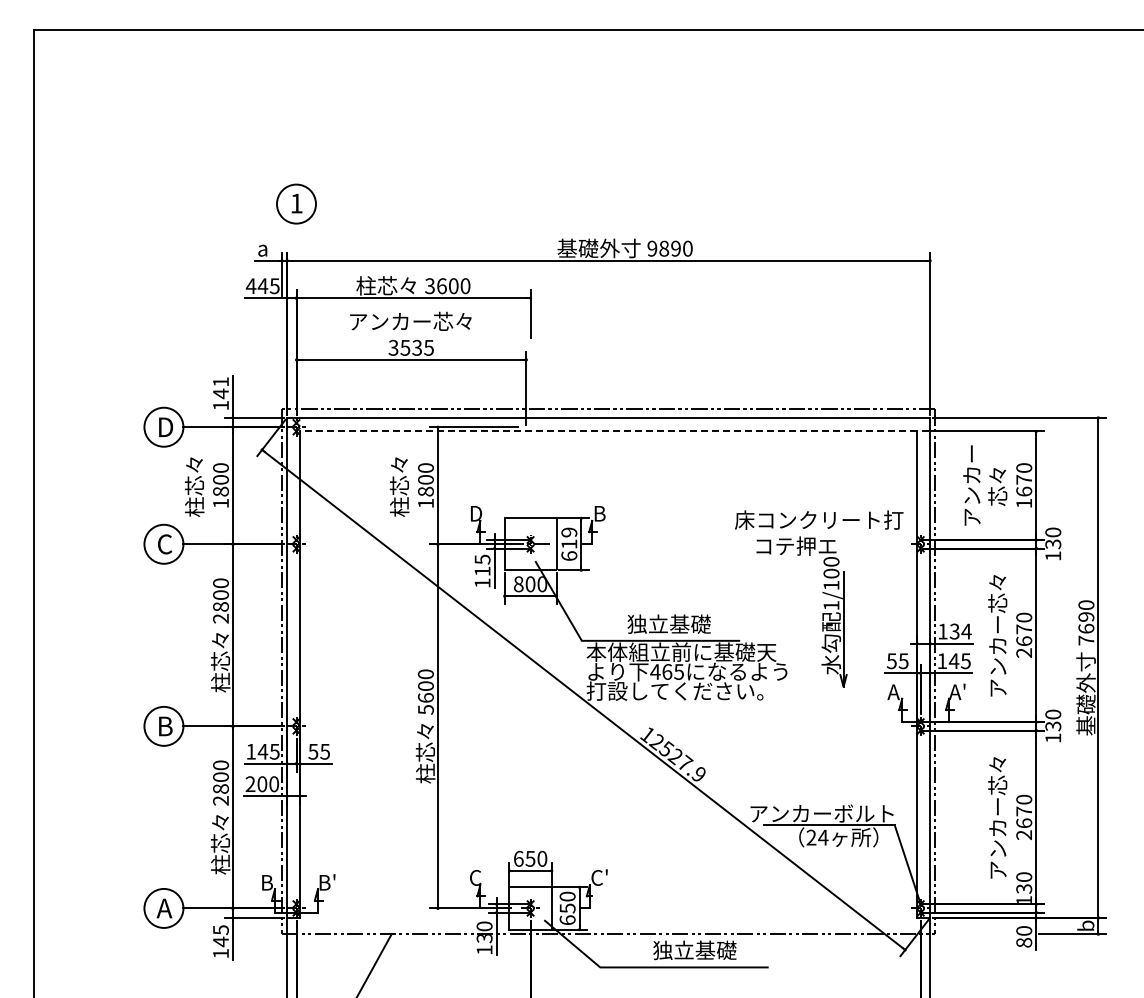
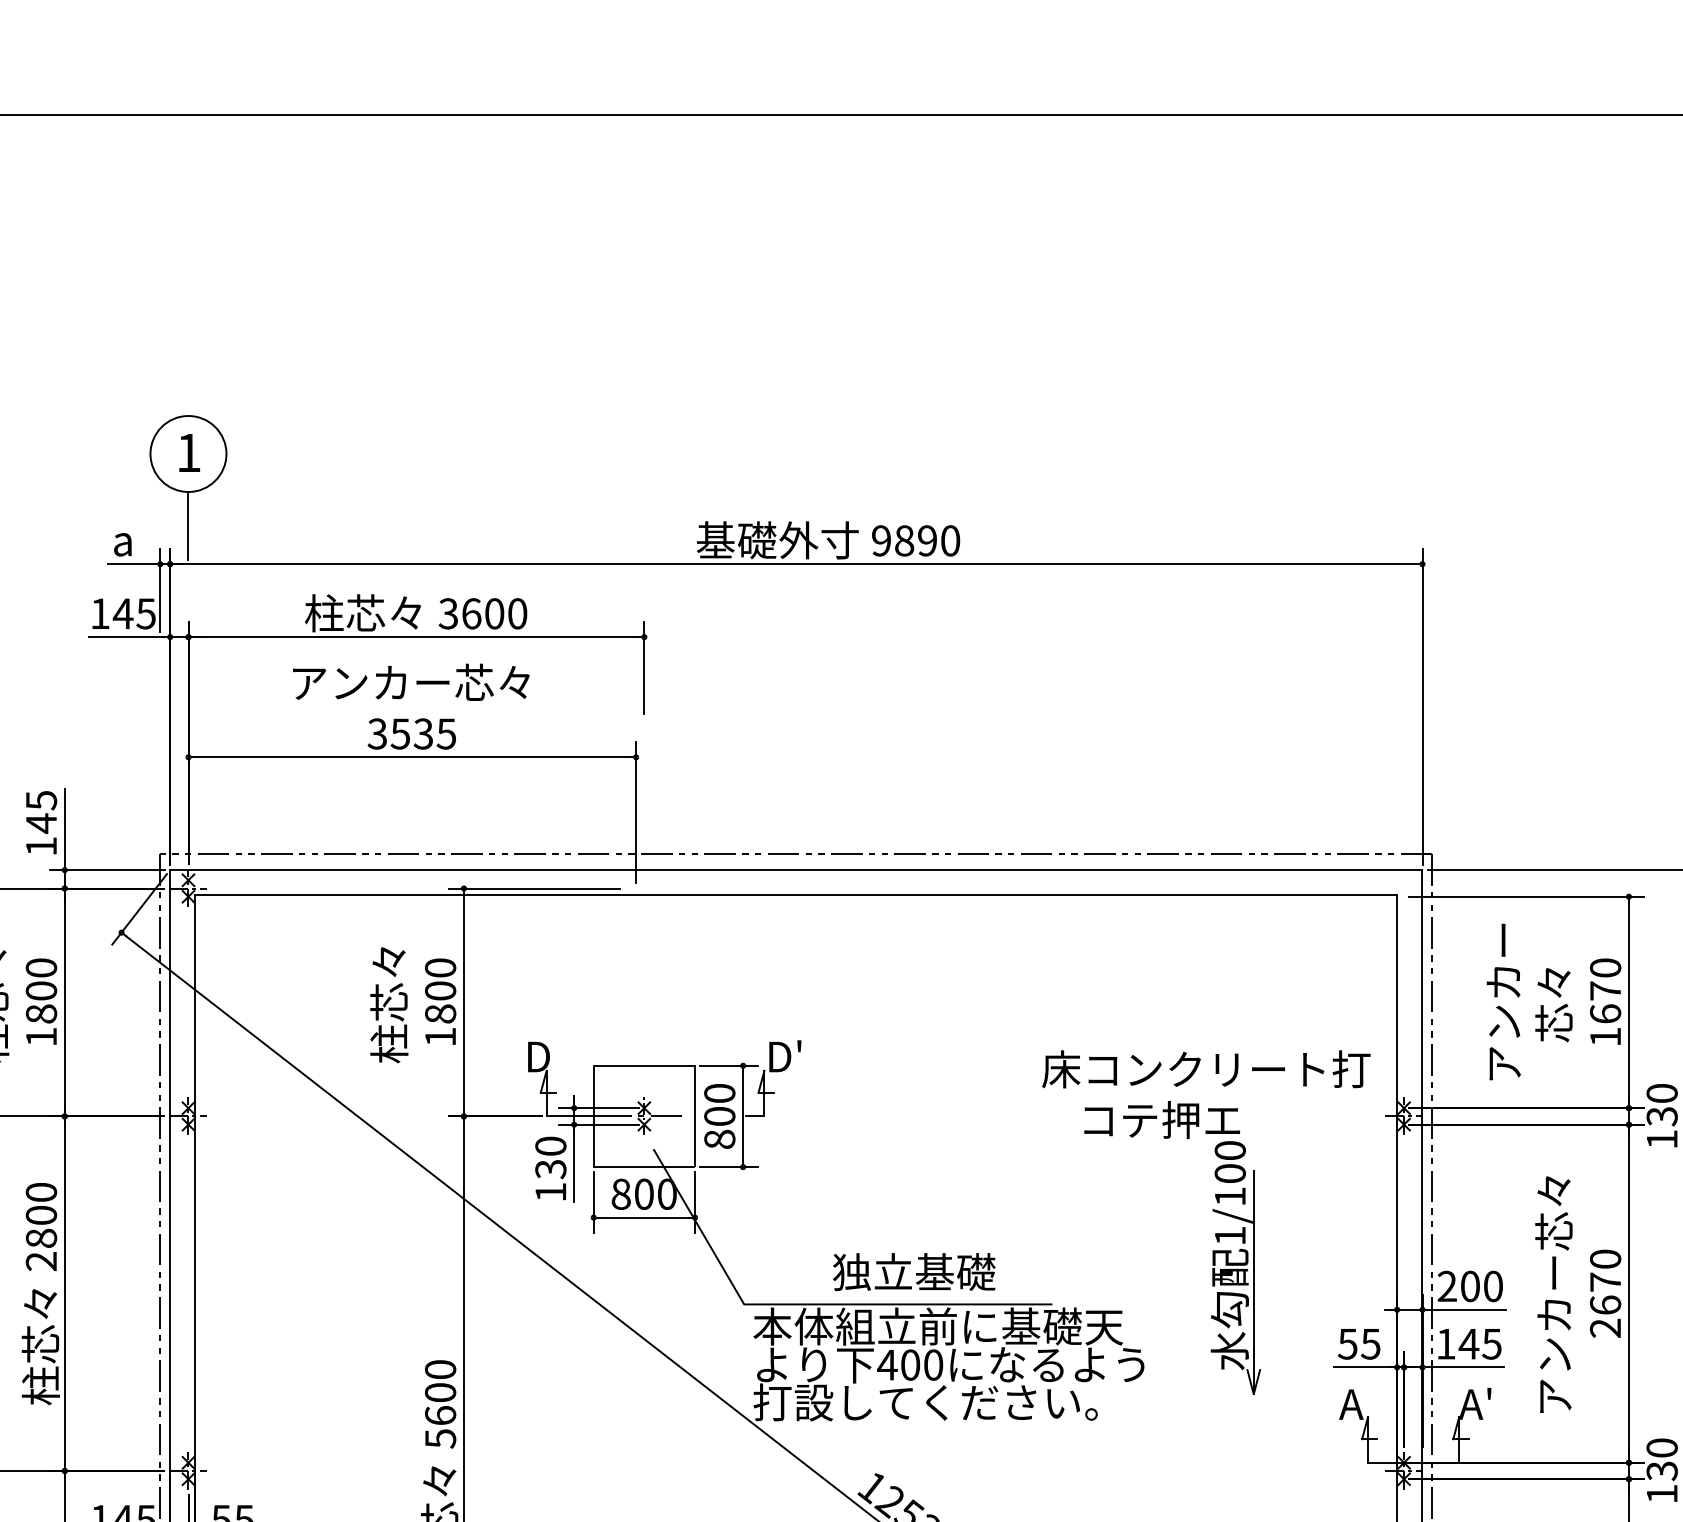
line: (296, 240) -> (188, 524), added
text: (250, 285) -> (98, 612), 445 -> 145
text: (220, 381) -> (40, 799), 141 -> 145
line: (608, 430) -> (796, 894), dashed -> solid
text: (603, 513) -> (786, 1056), B -> D'
text: (569, 543) -> (720, 1114), 619 -> 800
text: (482, 565) -> (550, 1157), 115 -> 130
text: (954, 631) -> (1469, 1286), 134 -> 200
text: (672, 671) -> (920, 1364), 465 -> 400

